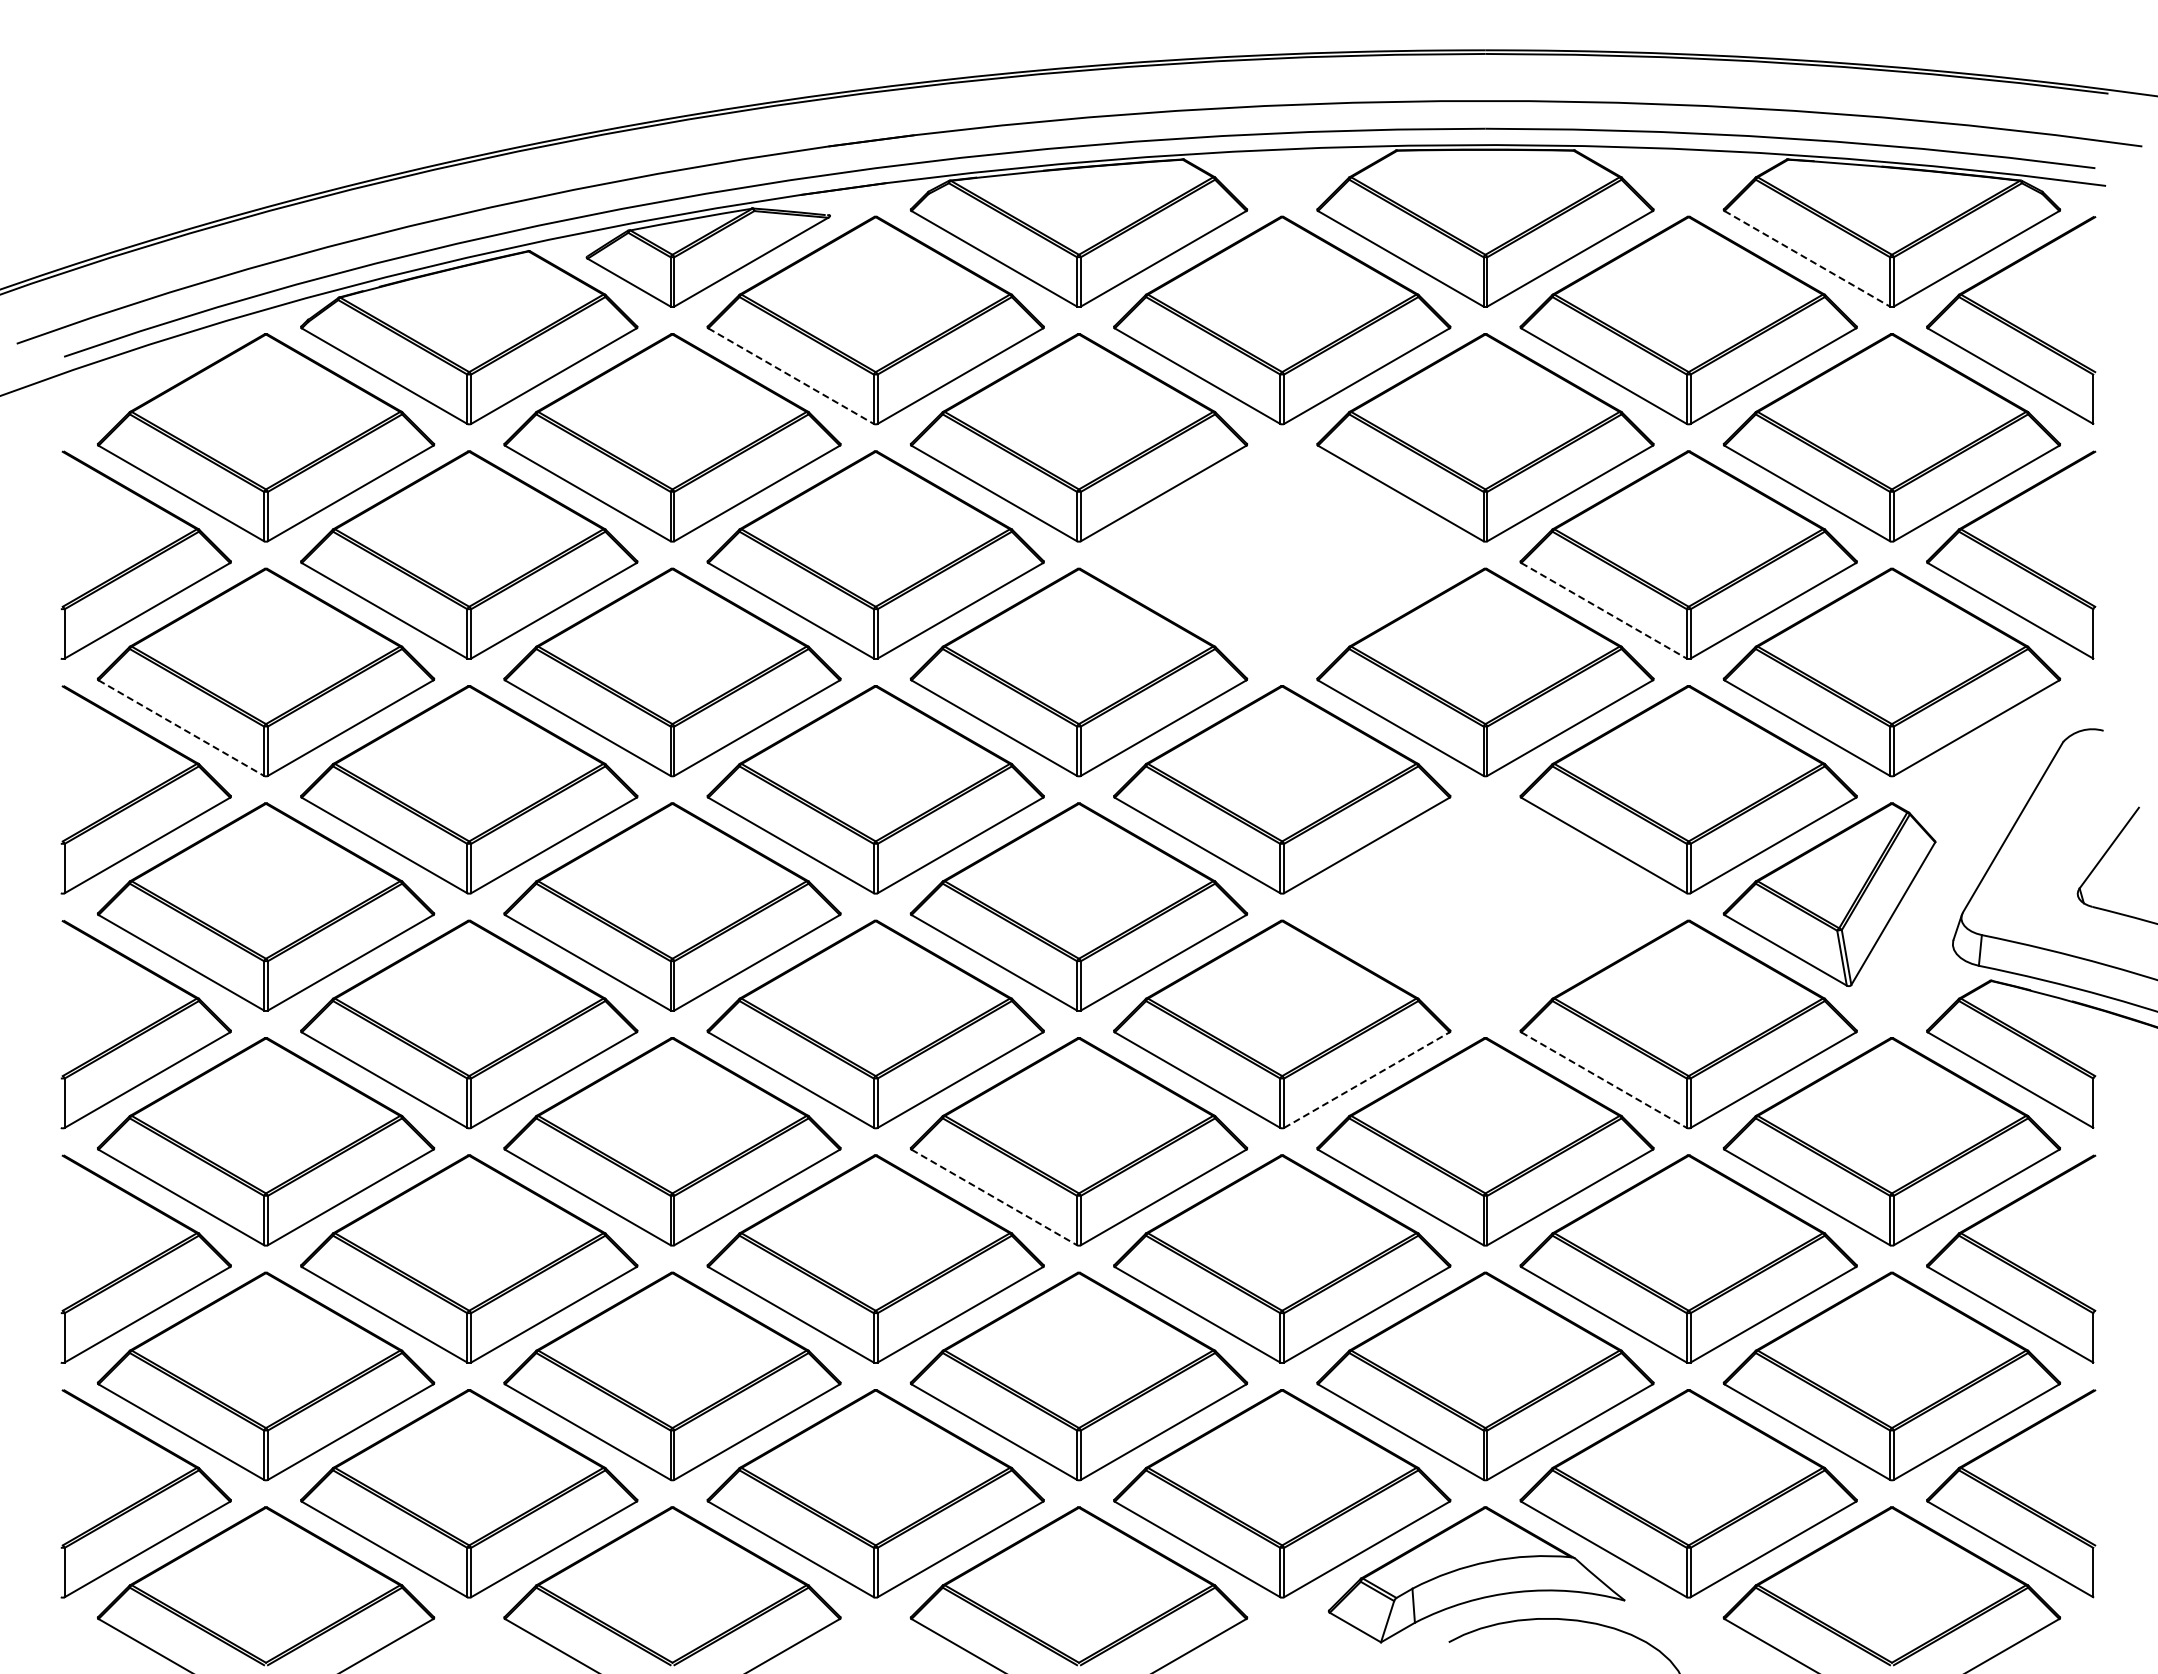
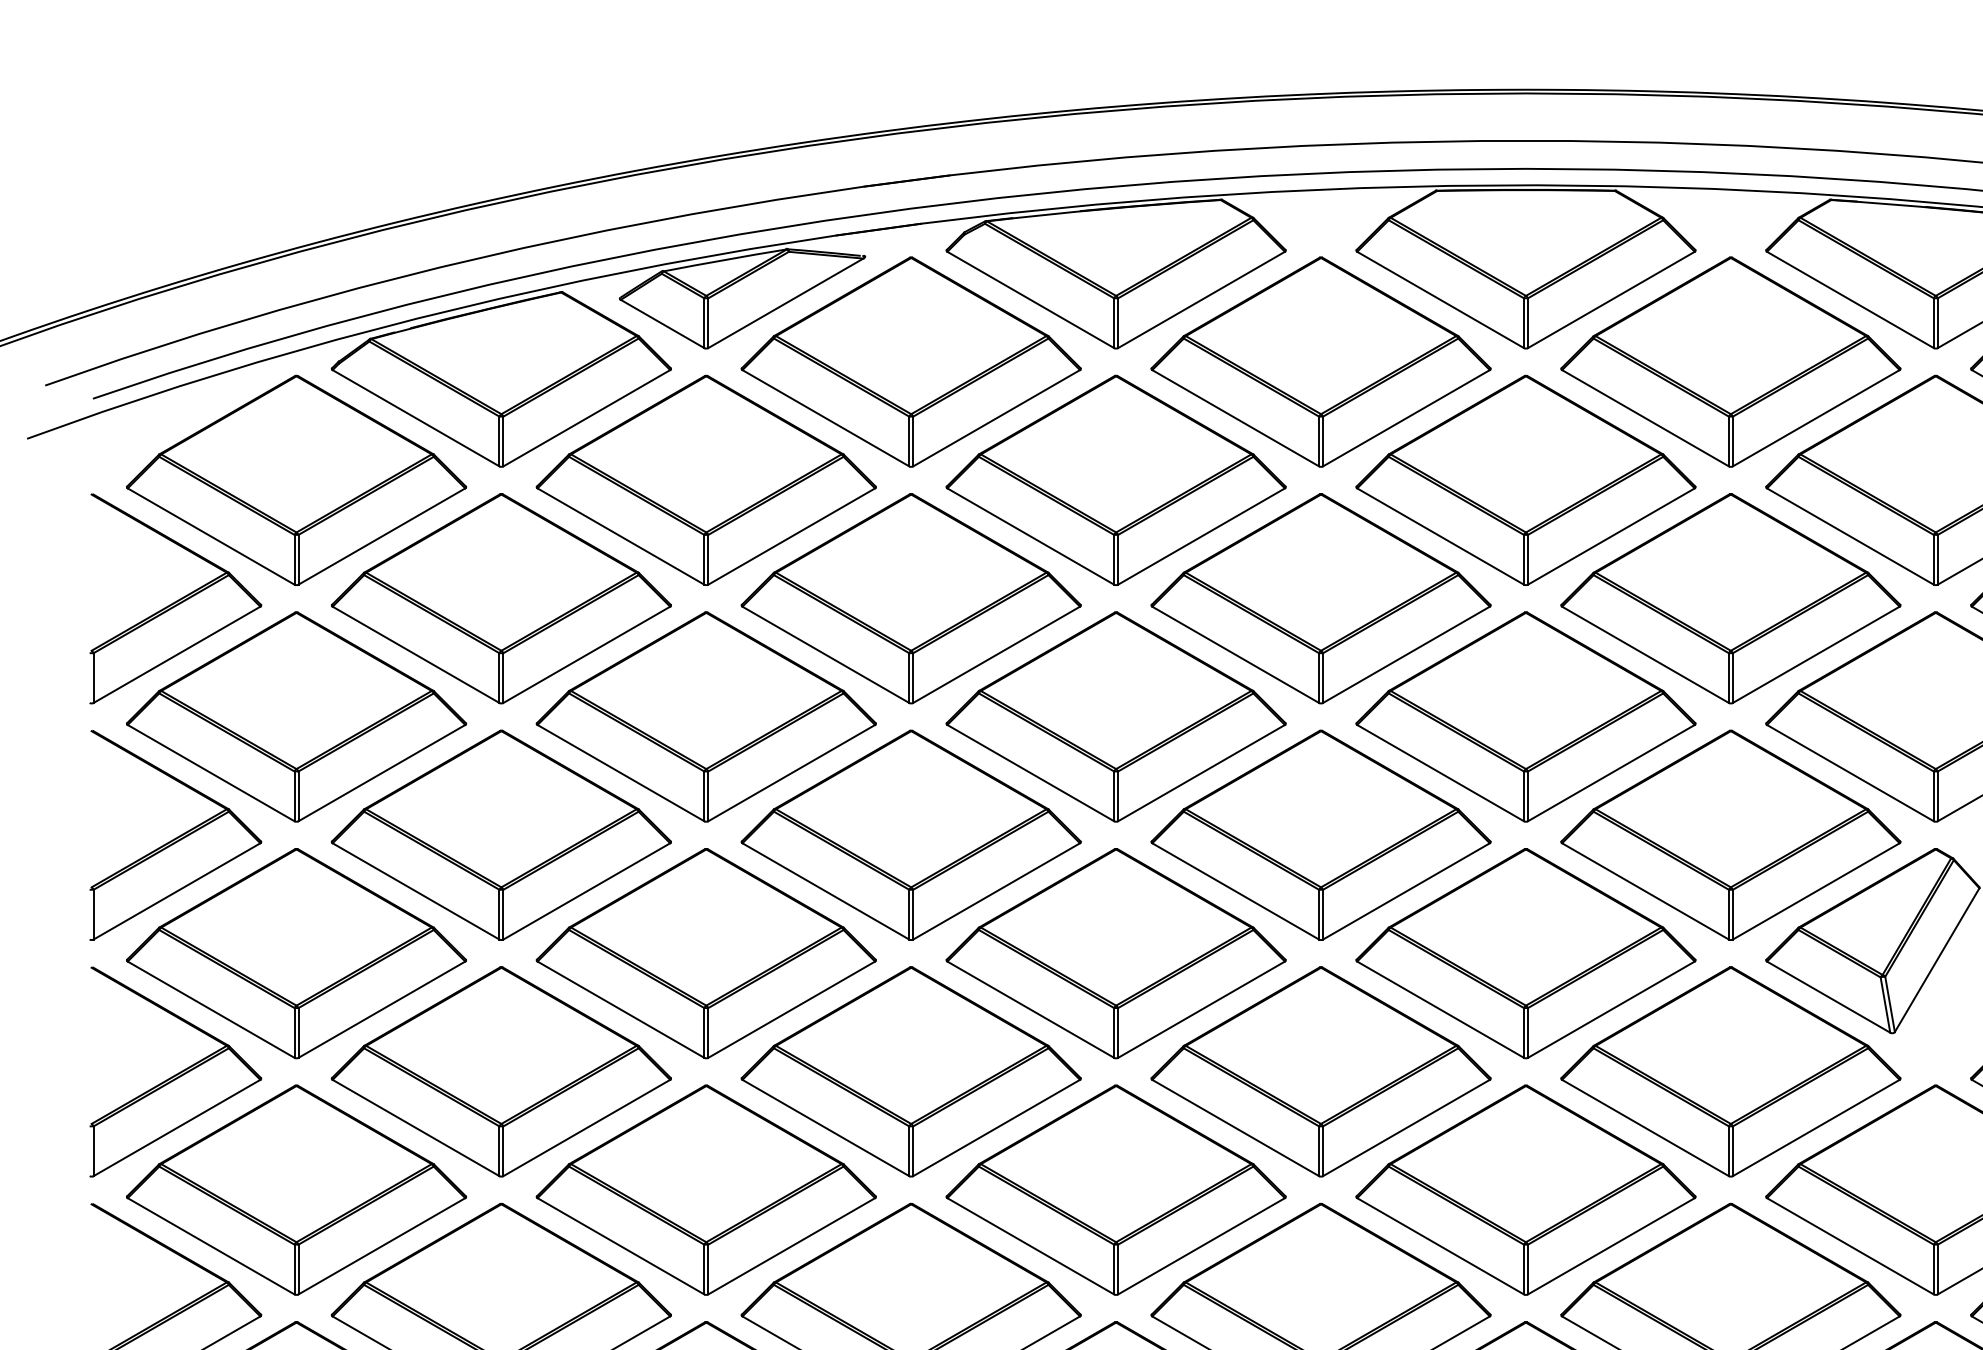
line: (1807, 258) -> (1850, 299), dashed -> solid
line: (791, 376) -> (826, 418), dashed -> solid
part: (1282, 554) -> (1321, 598), added
line: (1604, 610) -> (1645, 654), dashed -> solid
line: (181, 728) -> (211, 773), dashed -> solid
part: (1485, 906) -> (1526, 952), added
line: (1366, 1080) -> (1406, 1128), dashed -> solid
line: (1604, 1080) -> (1645, 1128), dashed -> solid
line: (994, 1197) -> (1030, 1246), dashed -> solid

